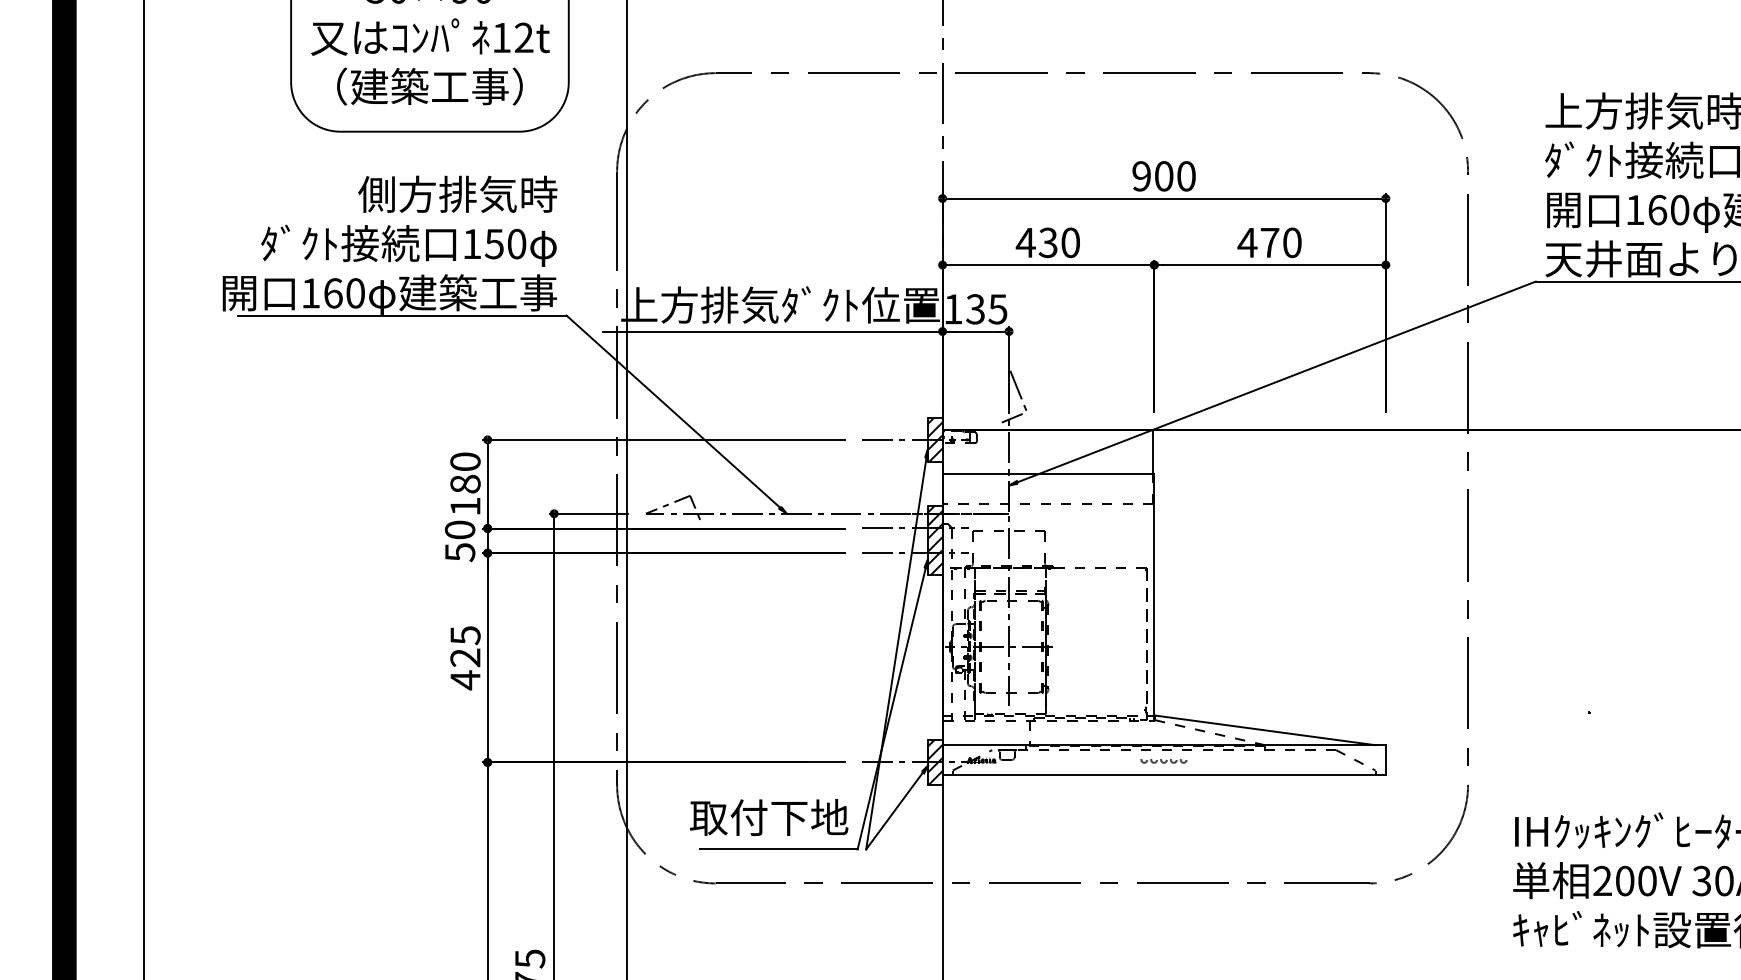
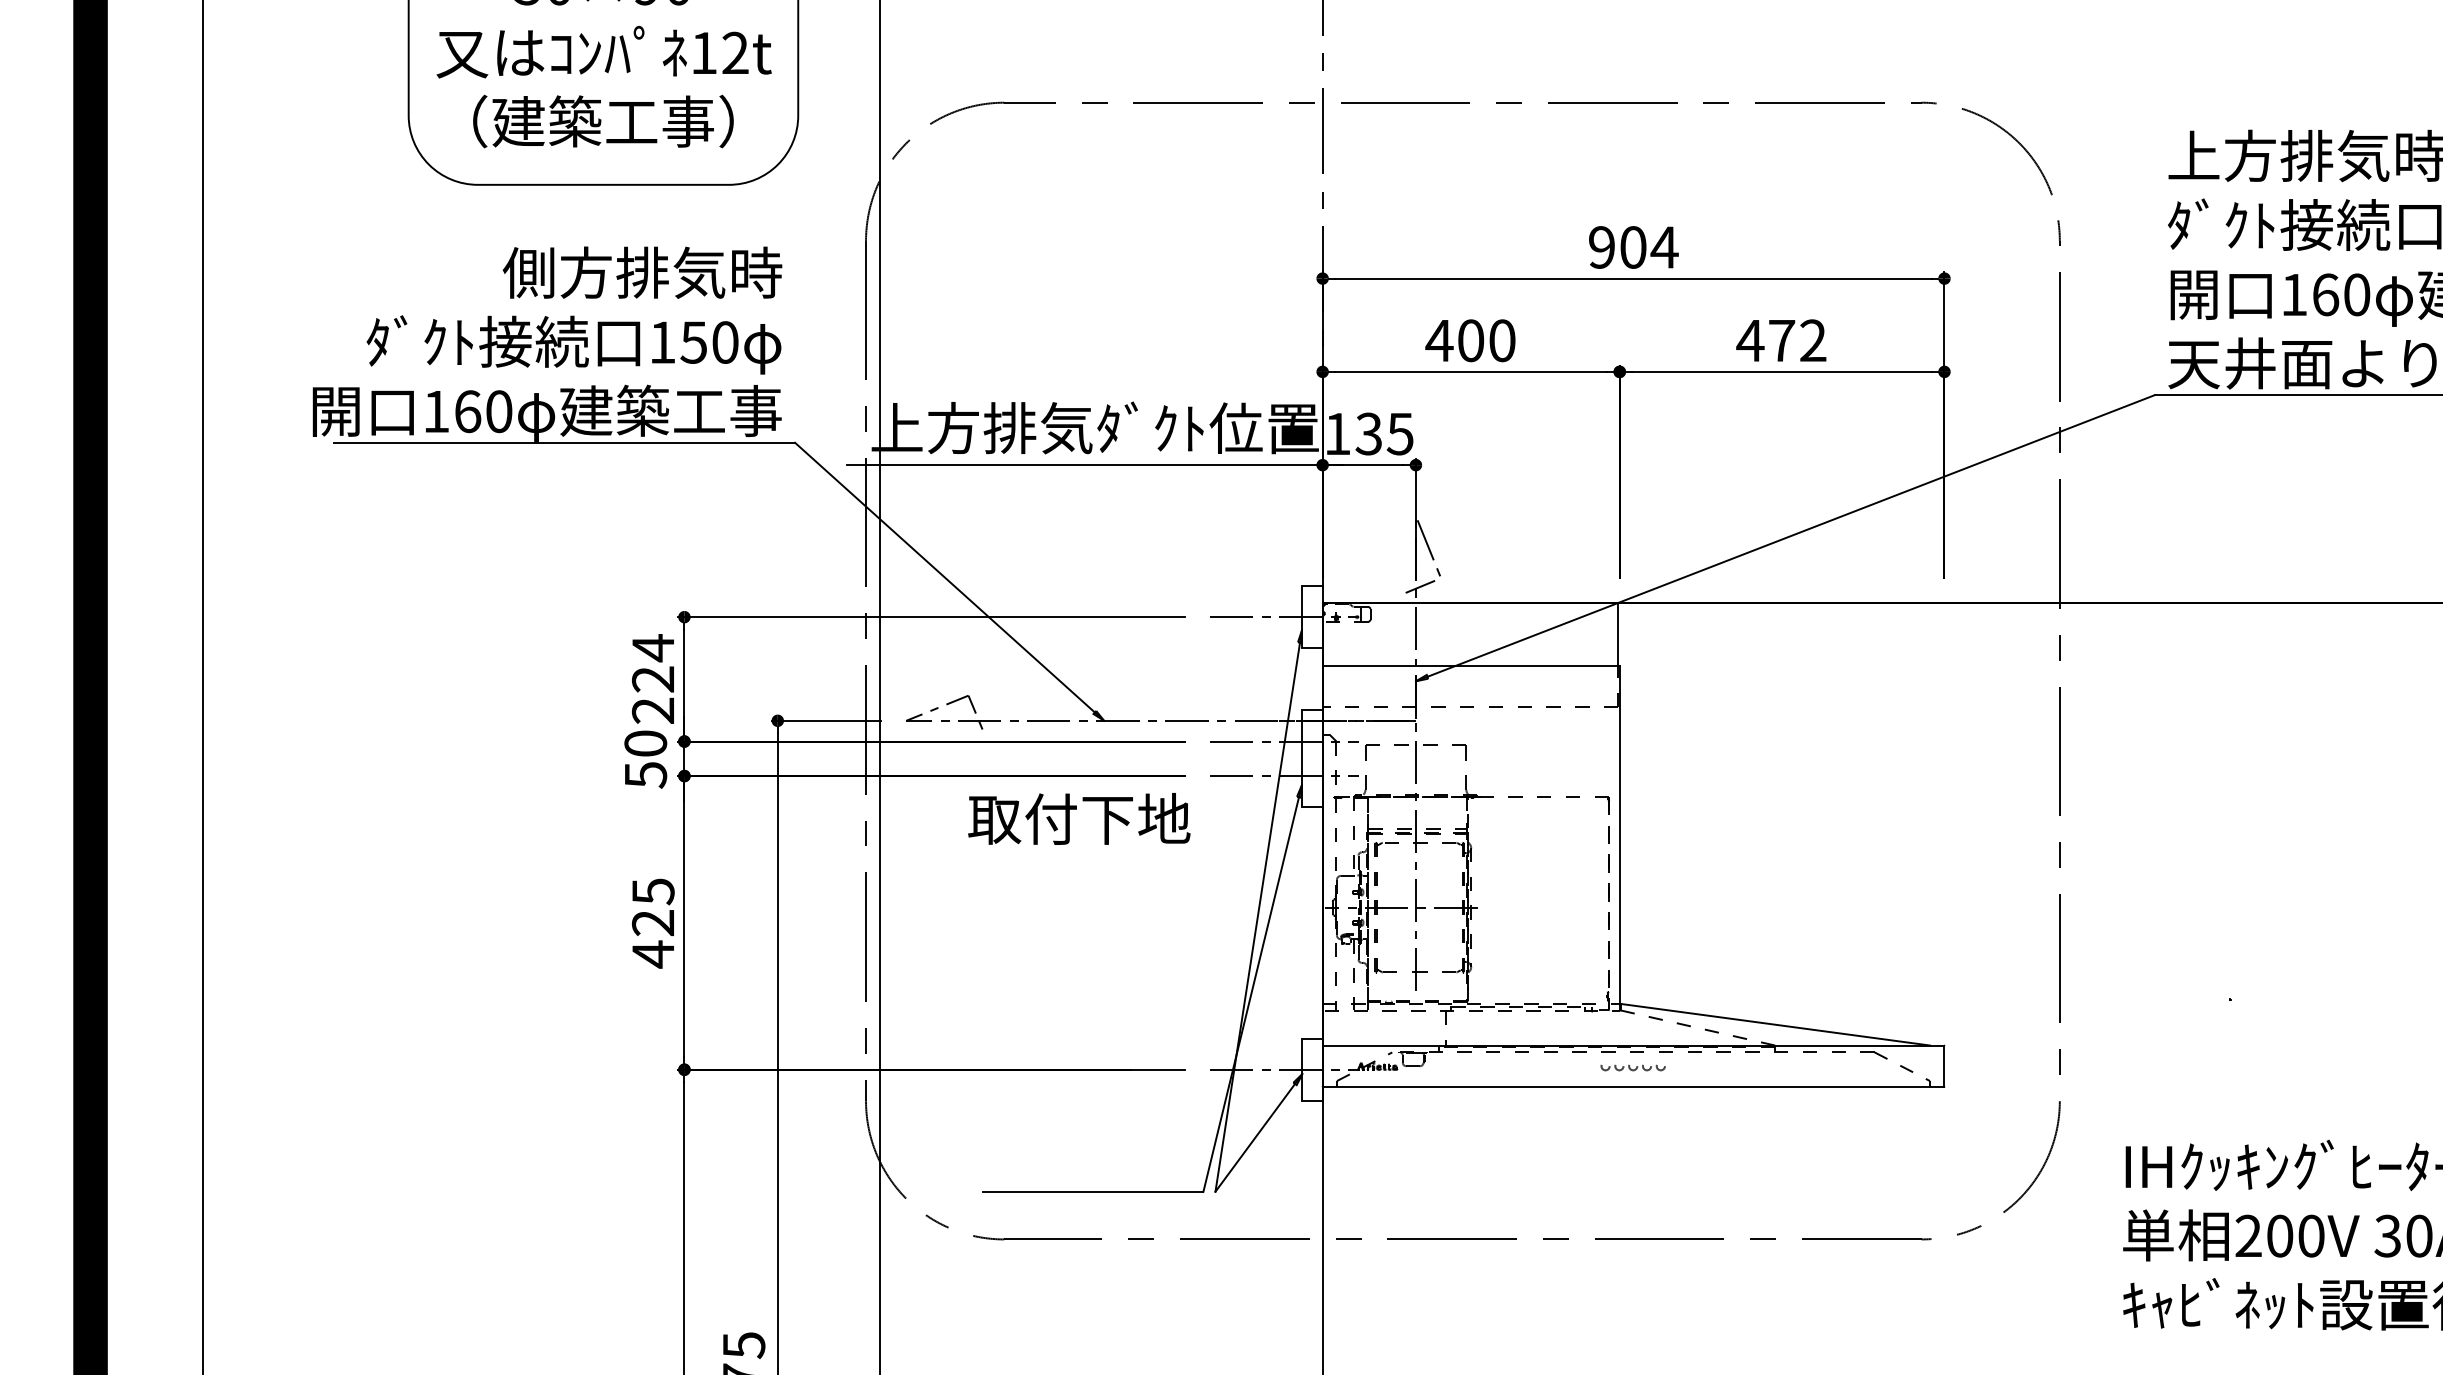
text: (1186, 176) -> (1664, 247), 900 -> 904
text: (1047, 242) -> (1470, 340), 430 -> 400
text: (1292, 242) -> (1813, 340), 470 -> 472
hatch: (934, 440) -> (1311, 617), removed
text: (464, 483) -> (652, 678), 180 -> 224
hatch: (934, 540) -> (1311, 758), removed
hatch: (934, 762) -> (1311, 1069), removed
text: (769, 817) -> (1079, 818), moved

